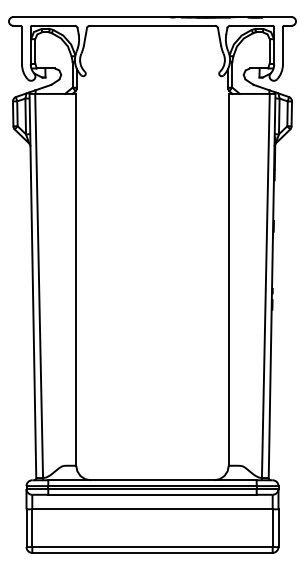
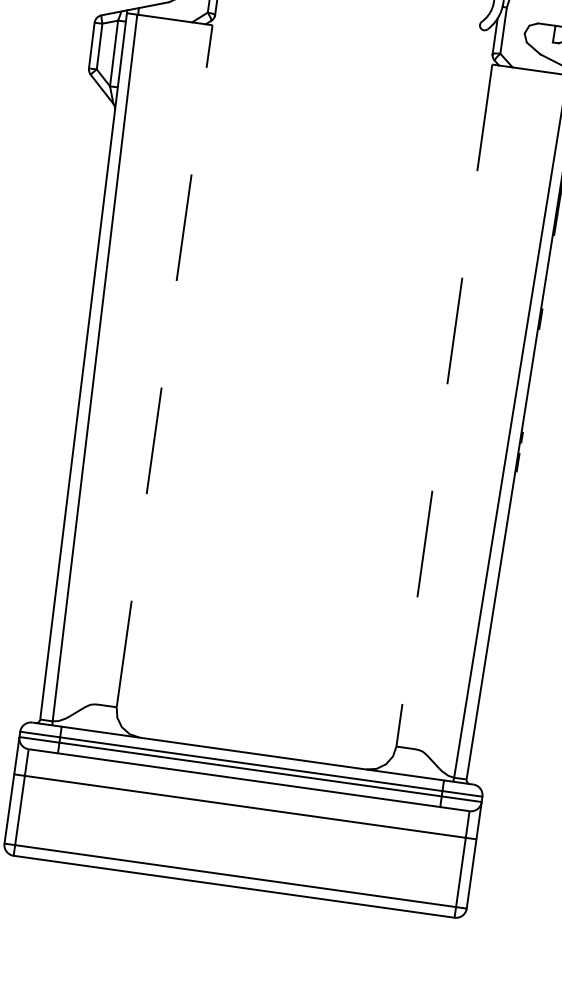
line: (76, 279) -> (165, 365), solid -> dashed
line: (228, 279) -> (444, 404), solid -> dashed

